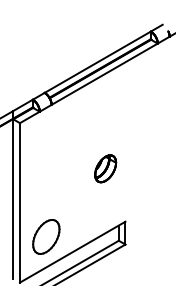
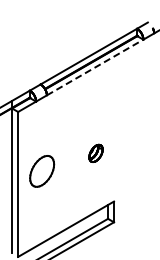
line: (105, 74) -> (95, 67), solid -> dashed
part: (105, 168) -> (95, 153), size x0.7
part: (46, 237) -> (42, 171), moved

